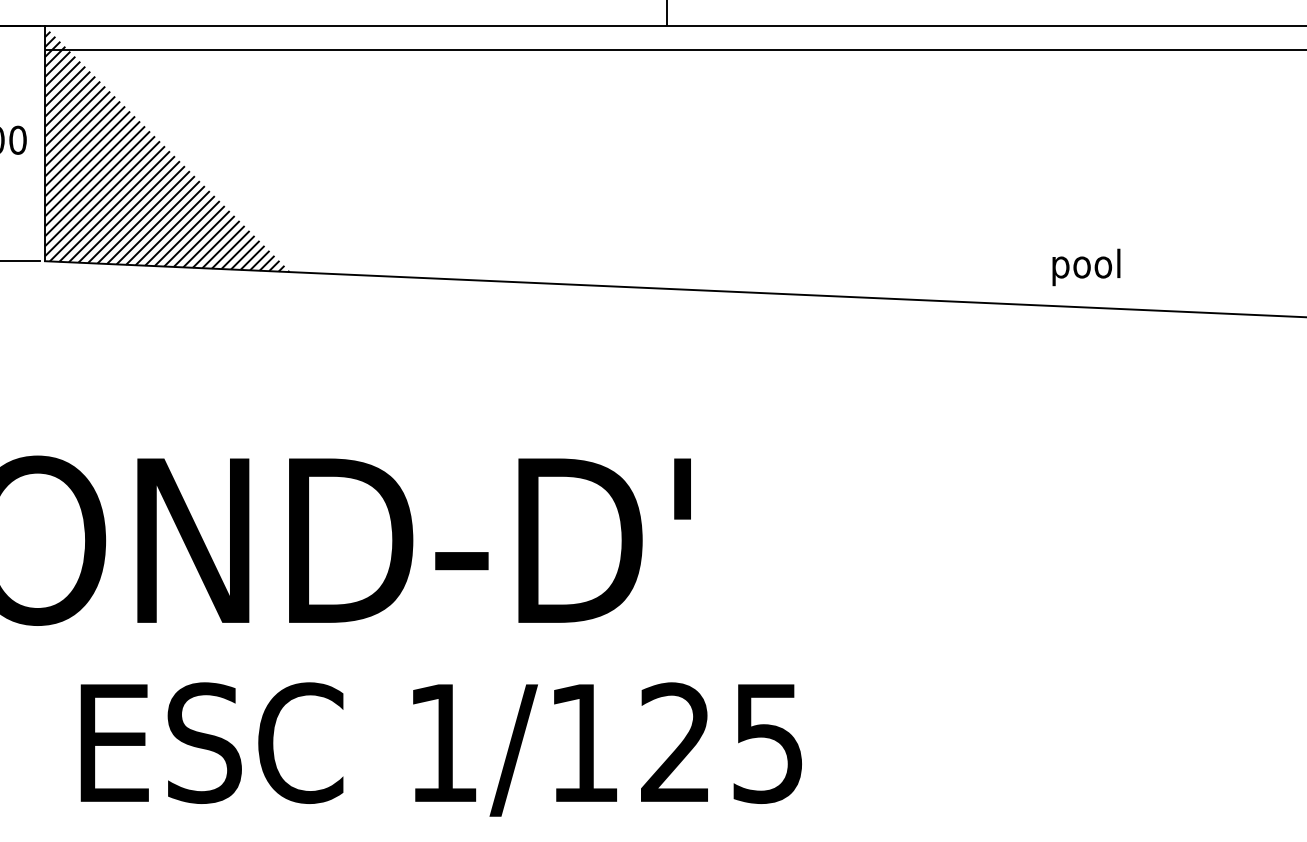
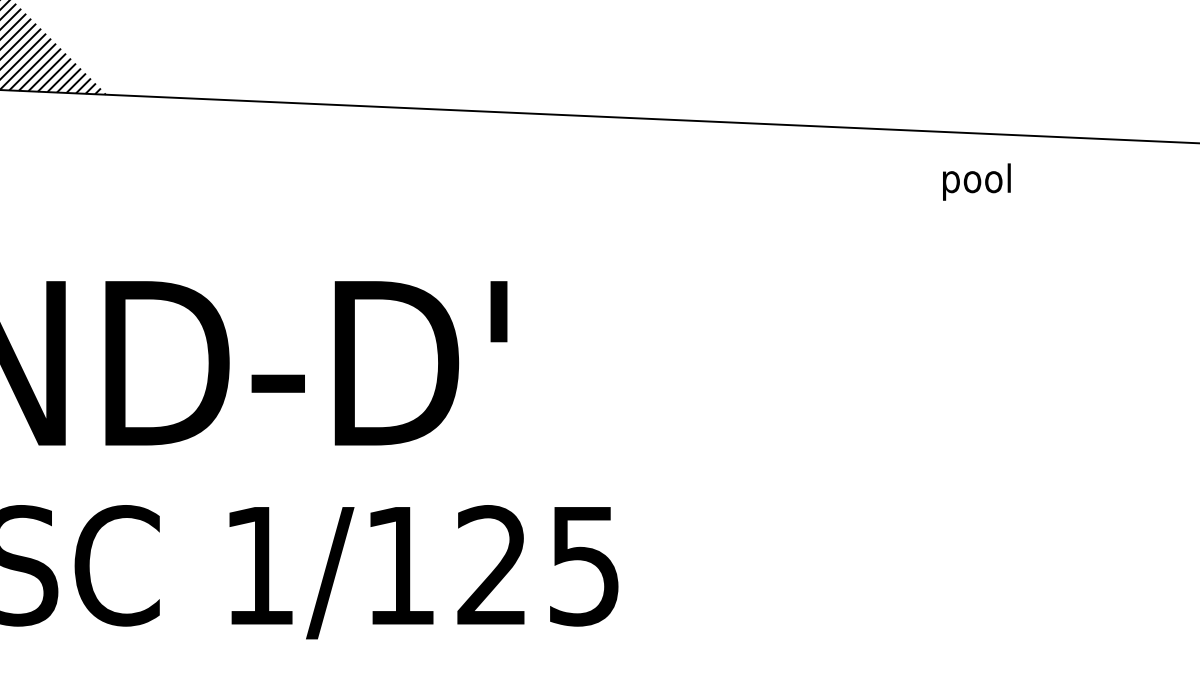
text: (1086, 267) -> (976, 182), moved

